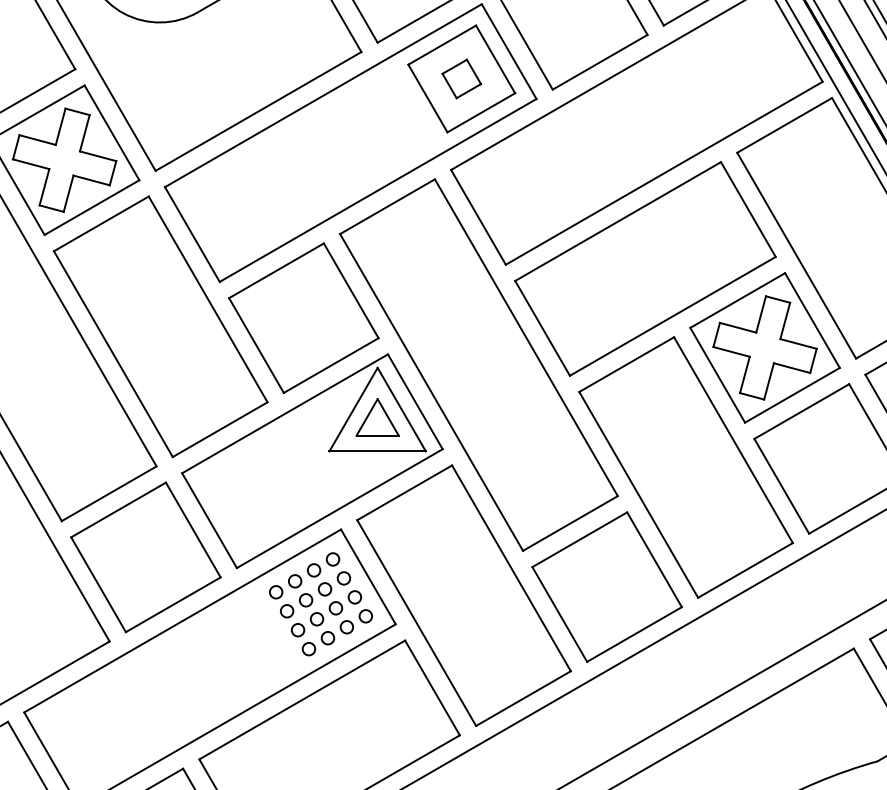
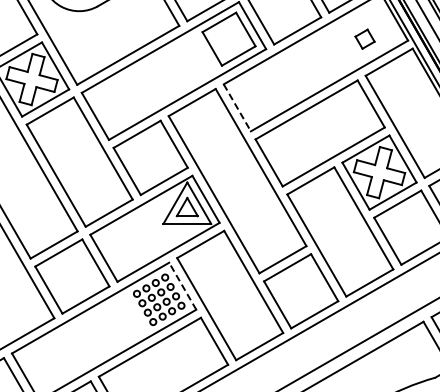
part: (460, 77) -> (364, 38), moved
line: (478, 218) -> (237, 108), solid -> dashed
line: (367, 575) -> (182, 285), solid -> dashed

